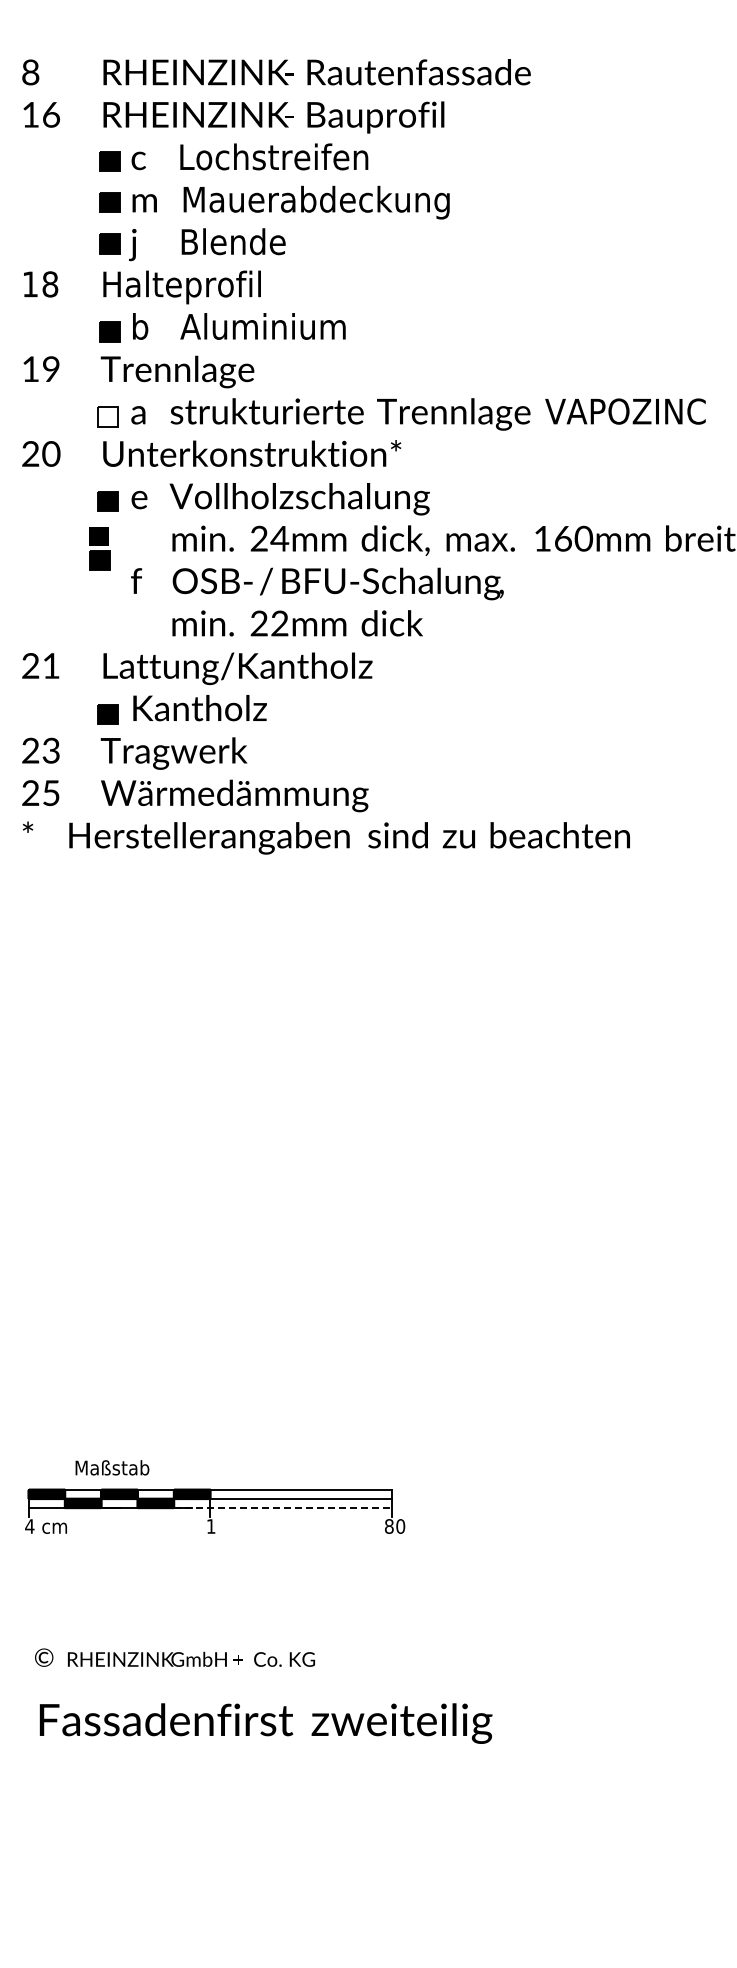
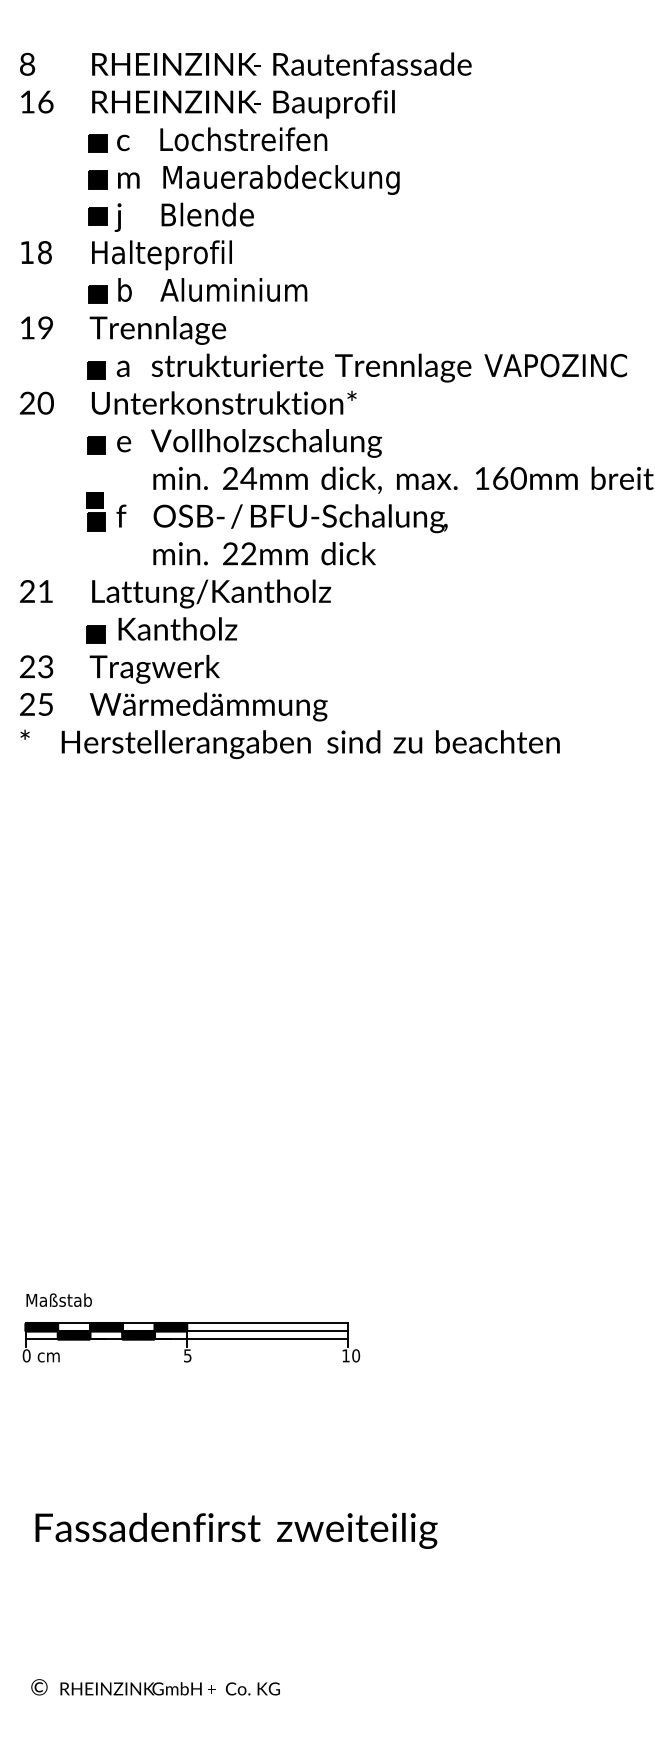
fill: (108, 416) -> (96, 369), added
part: (99, 548) -> (95, 511), moved
text: (112, 1467) -> (59, 1299), moved
line: (283, 1507) -> (252, 1338), dashed -> solid
text: (29, 1526) -> (26, 1355), 4 -> 0
text: (211, 1526) -> (188, 1355), 1 -> 5
text: (389, 1526) -> (346, 1355), 80 -> 10
text: (174, 1657) -> (155, 1687), moved

